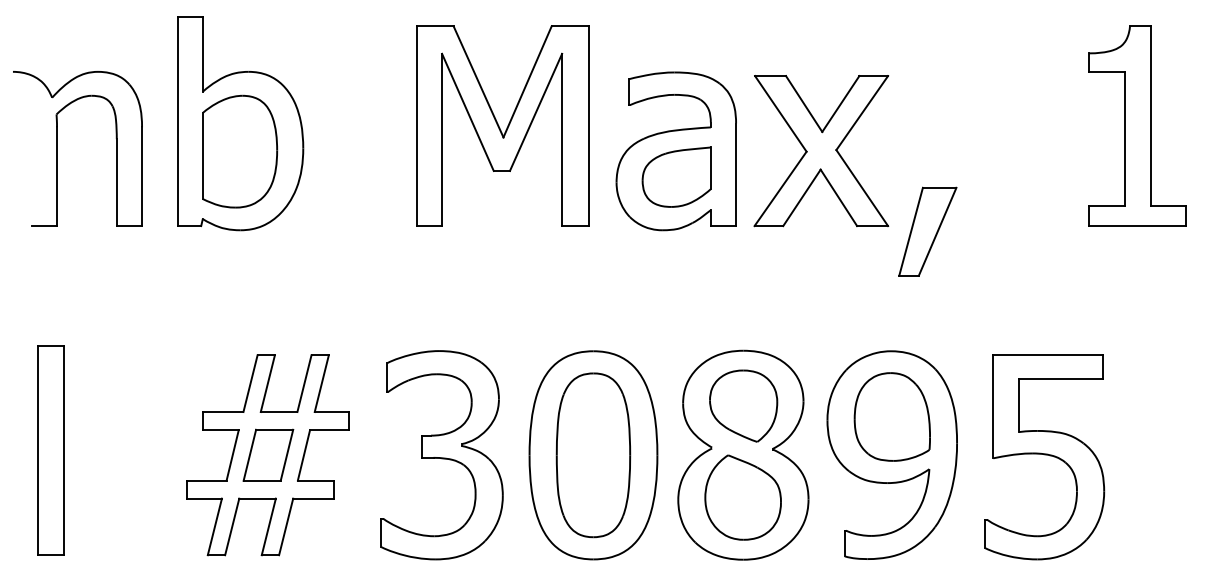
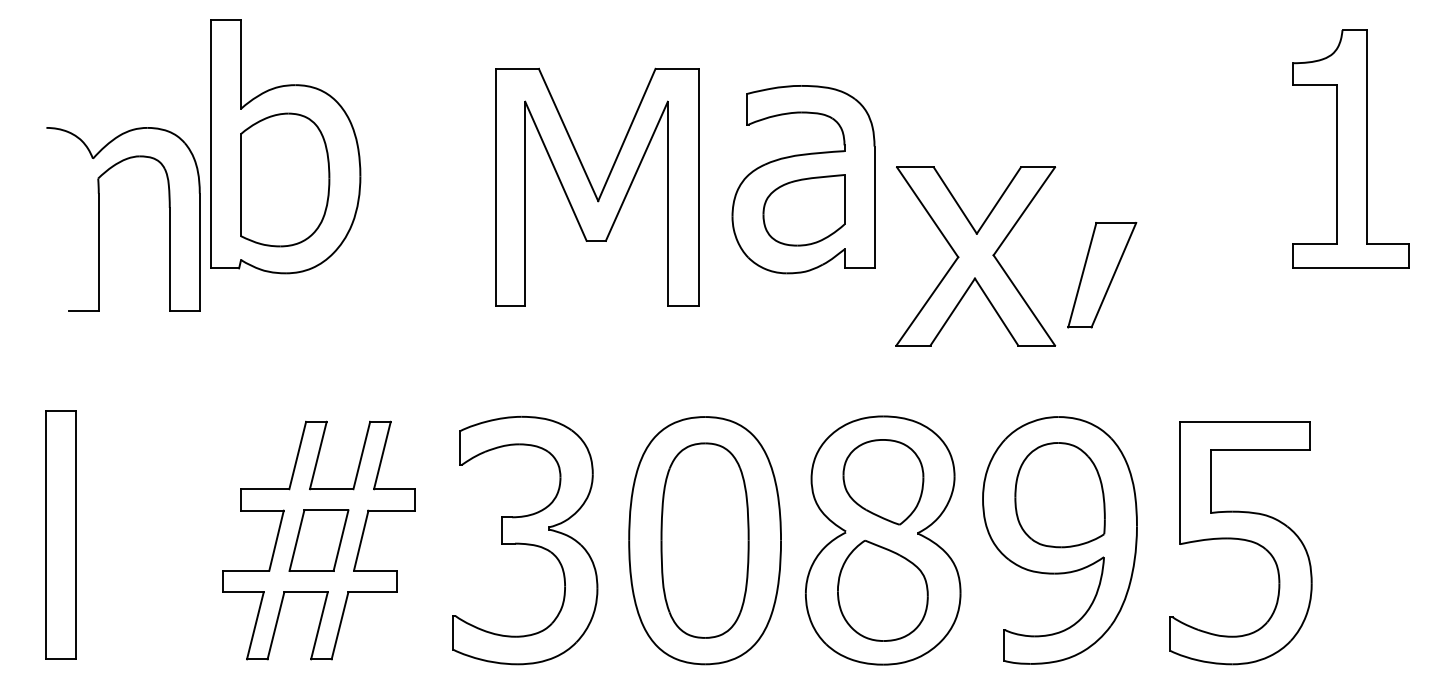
part: (502, 125) -> (597, 186), moved
part: (57, 148) -> (99, 218), moved
part: (821, 151) -> (975, 256), moved

